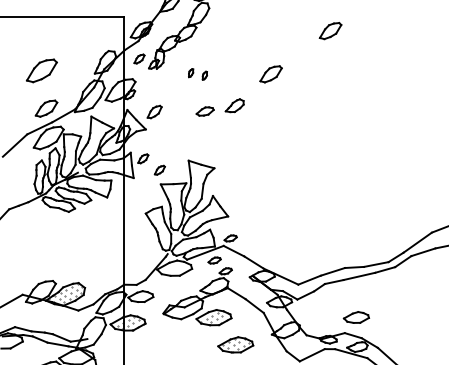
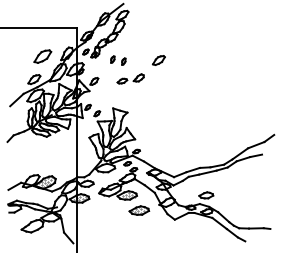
part: (329, 30) -> (191, 36), removed
part: (41, 70) -> (42, 56), moved
part: (198, 74) -> (118, 60), size x1.43

